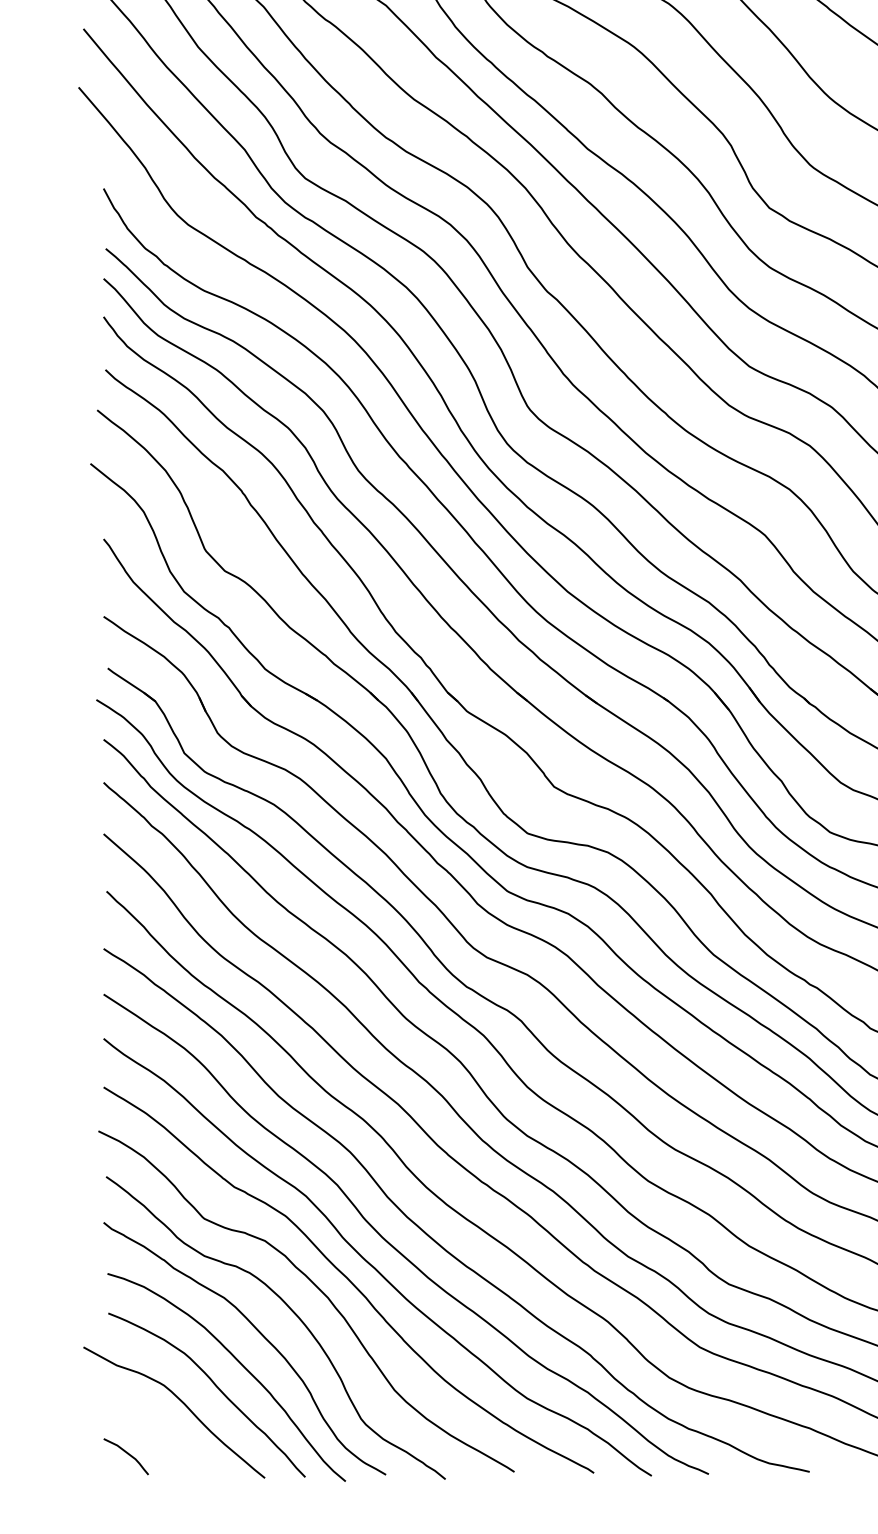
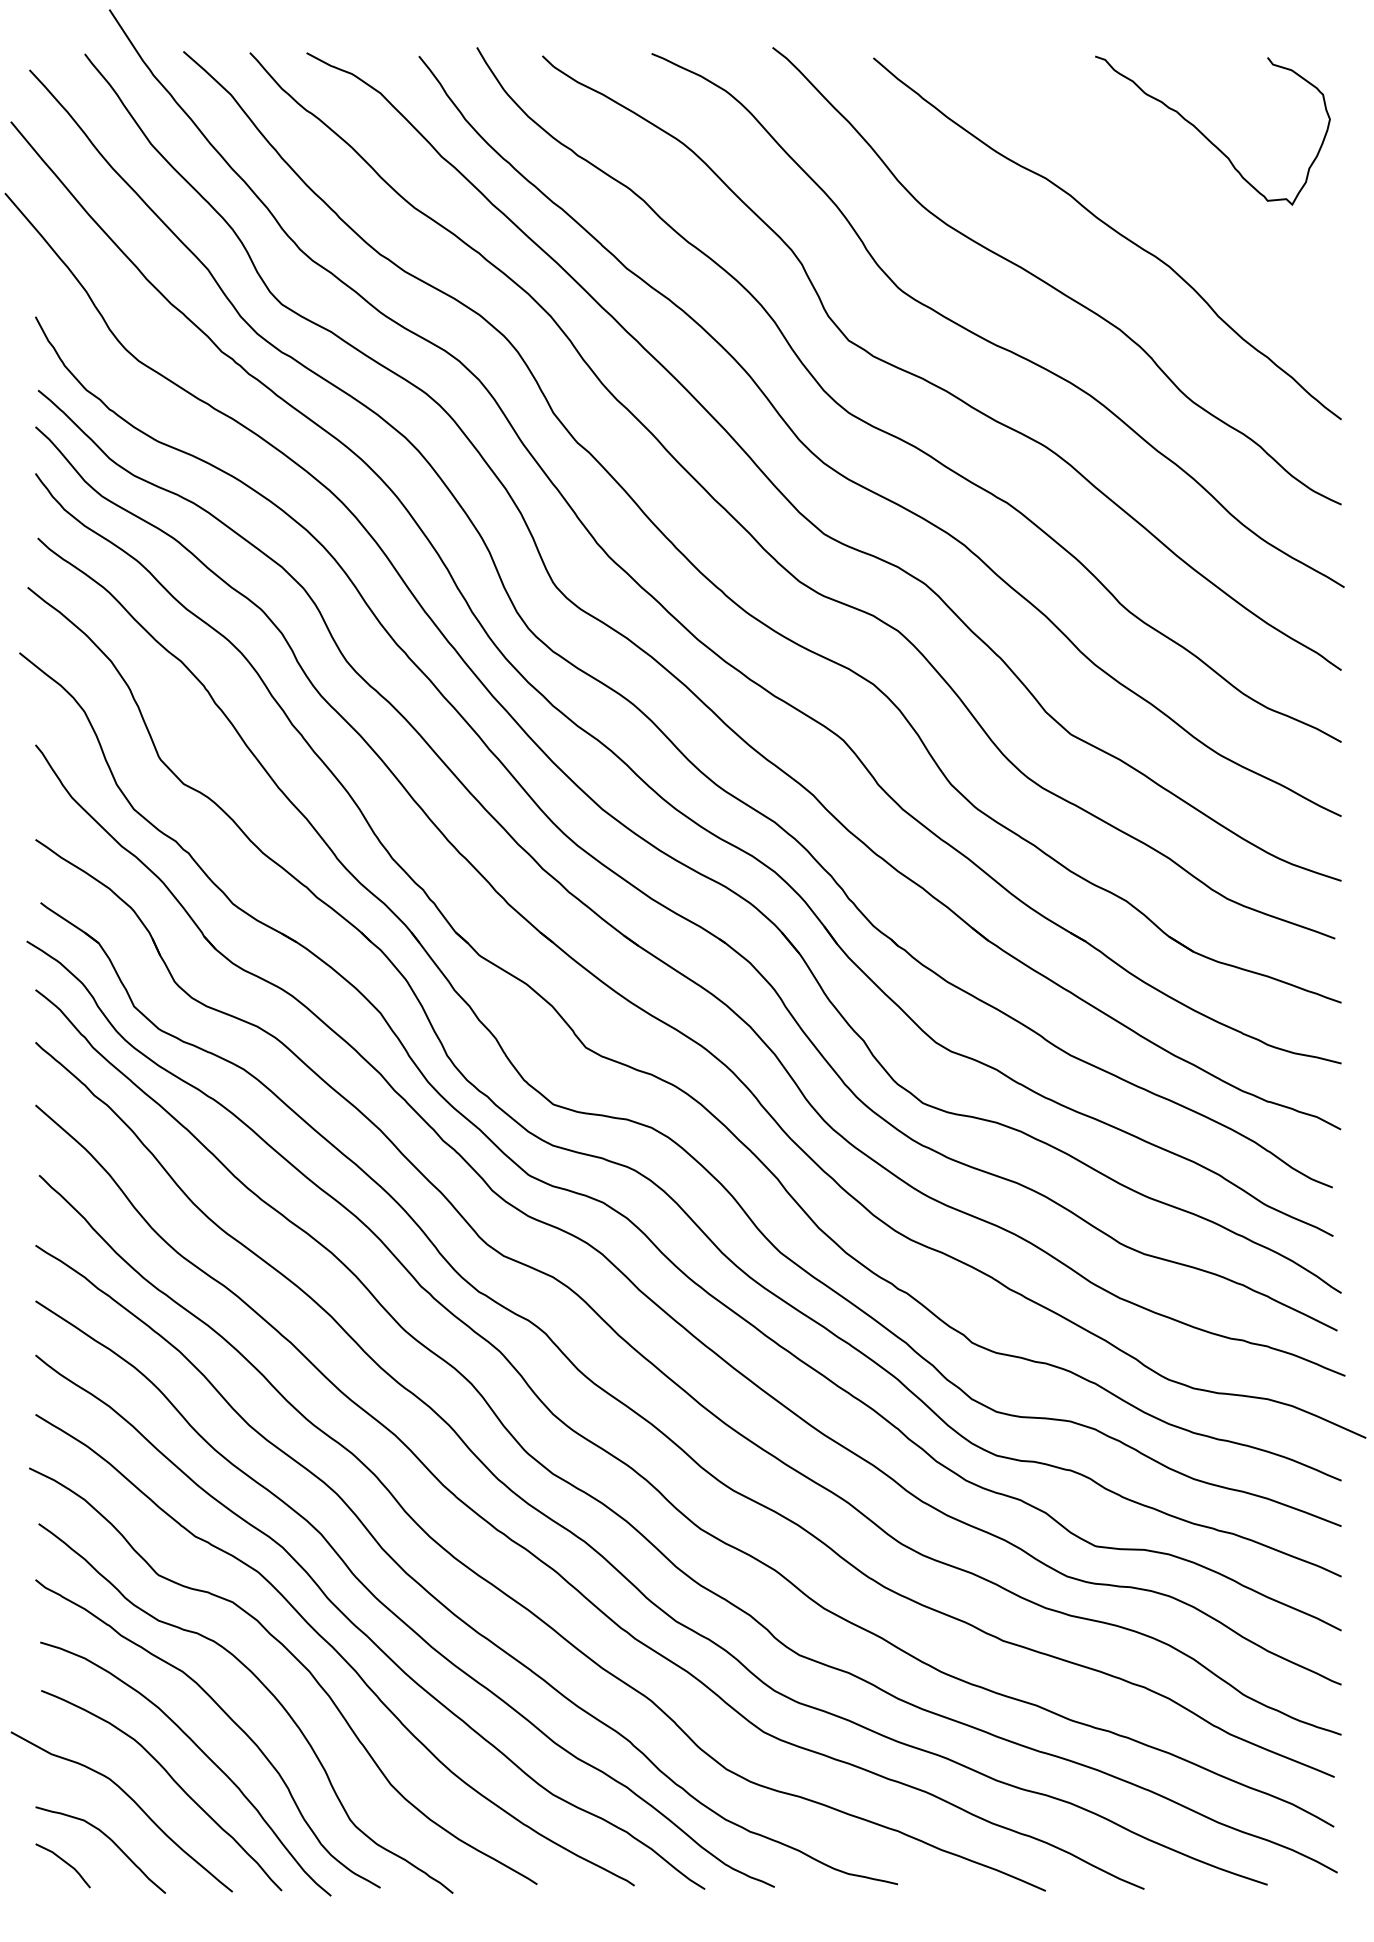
curve: (161, 1433) -> (106, 1837), added

